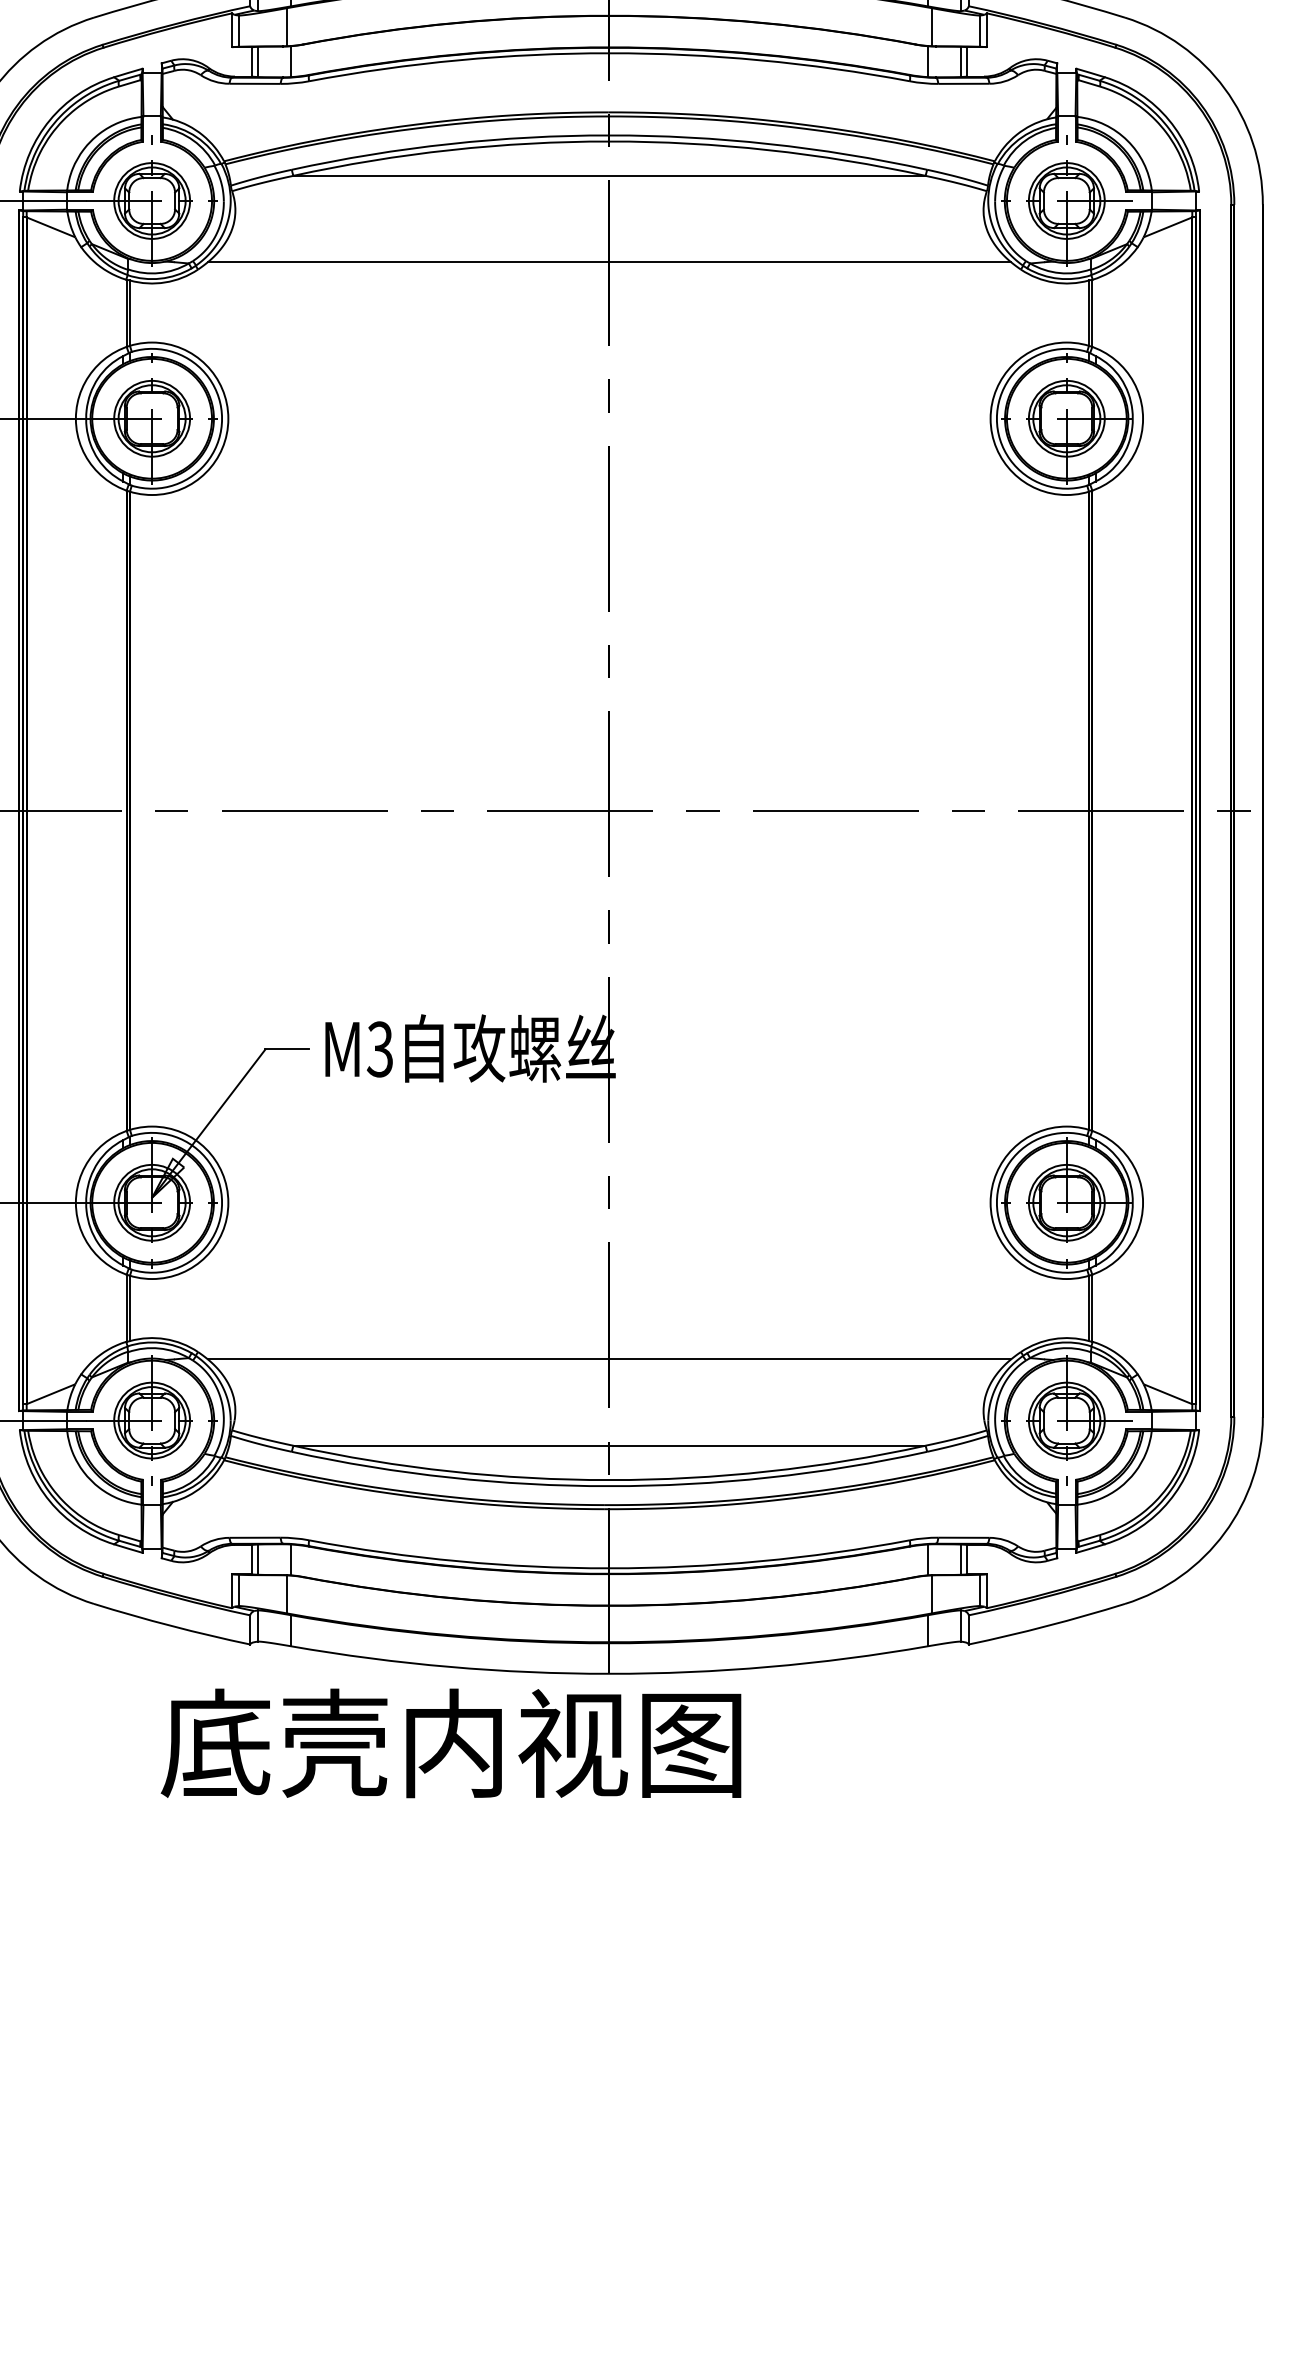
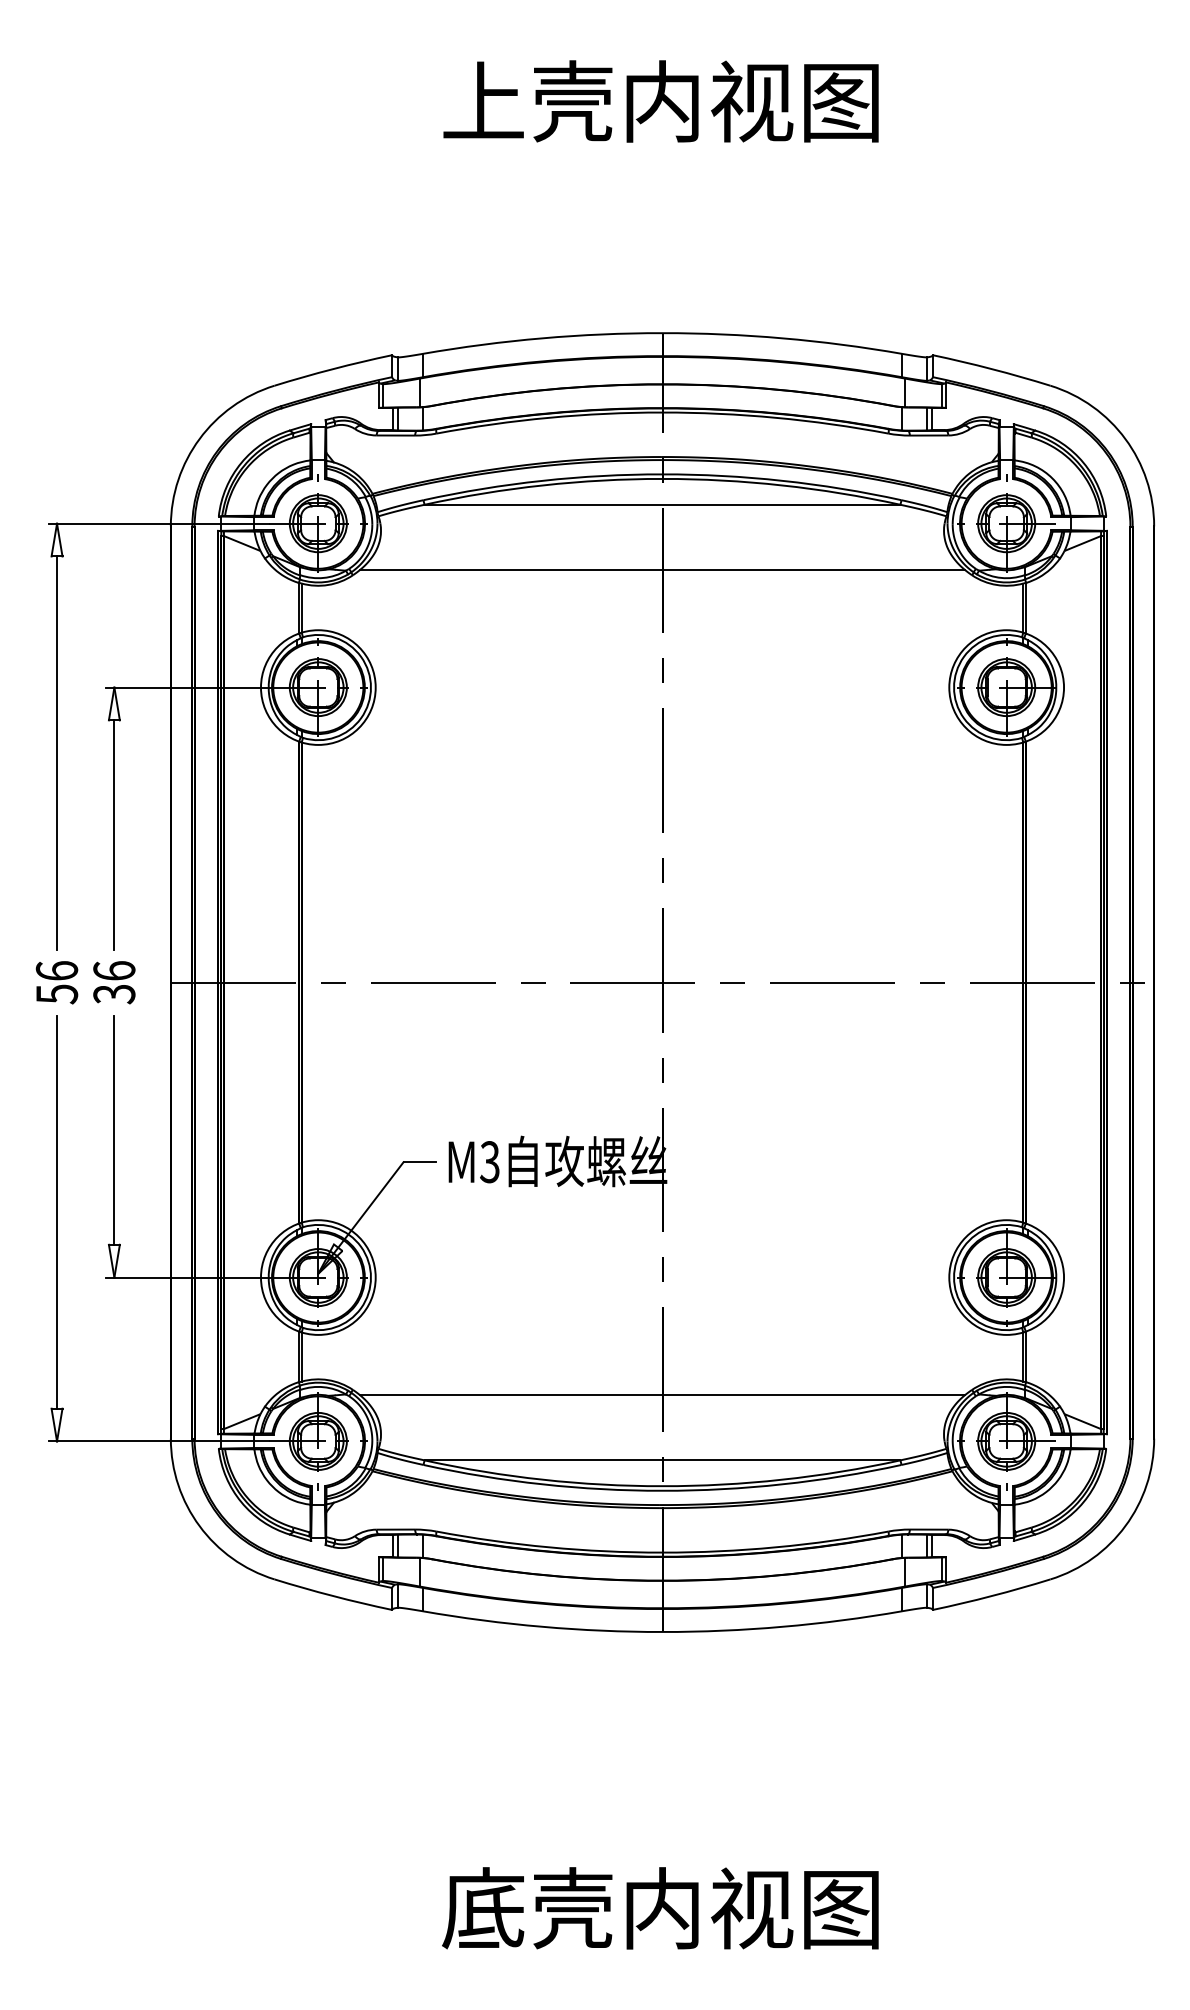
text: (451, 1743) -> (660, 1908), moved

